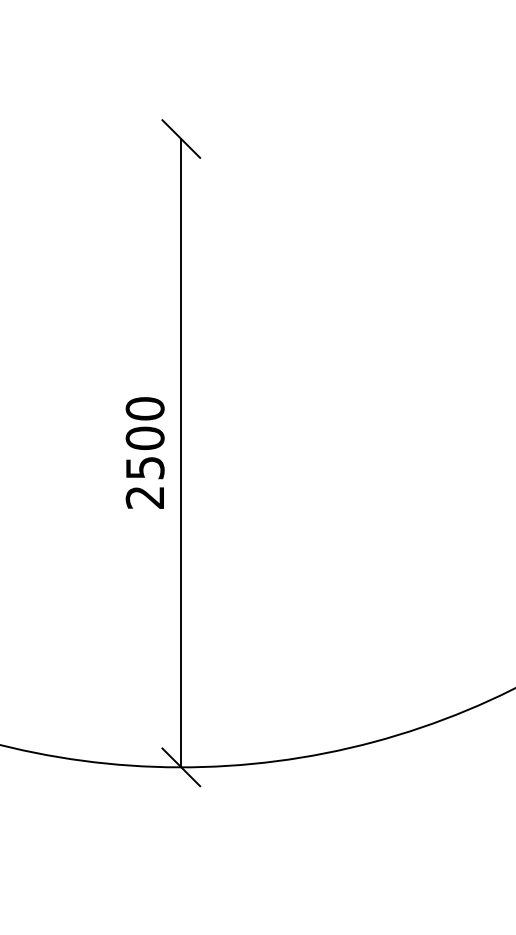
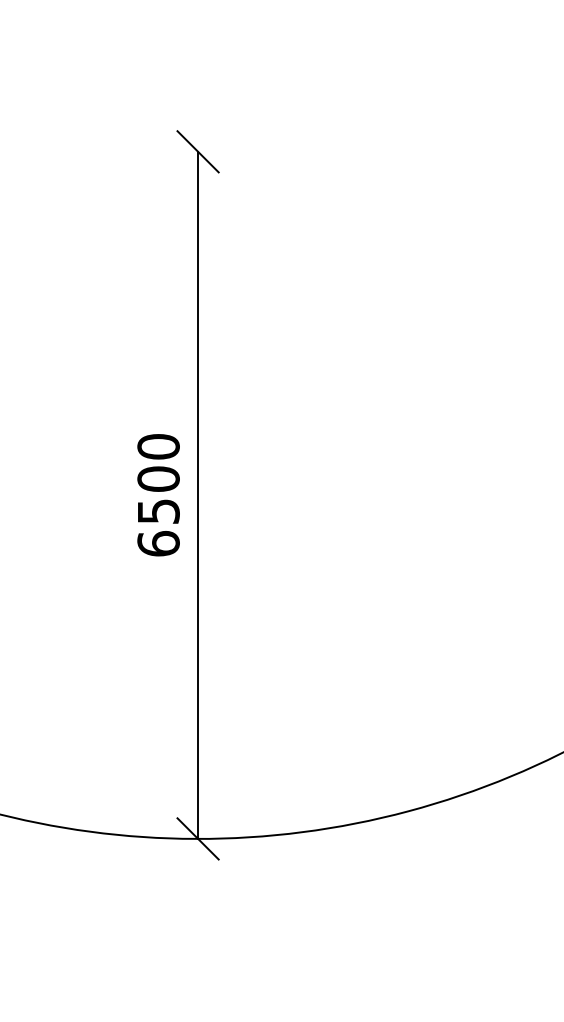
text: (145, 497) -> (158, 543), 2500 -> 6500

